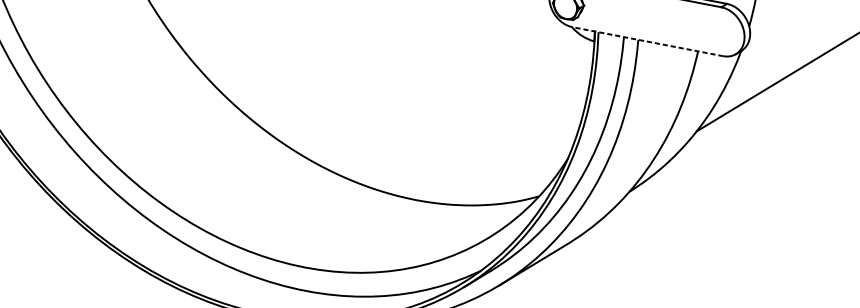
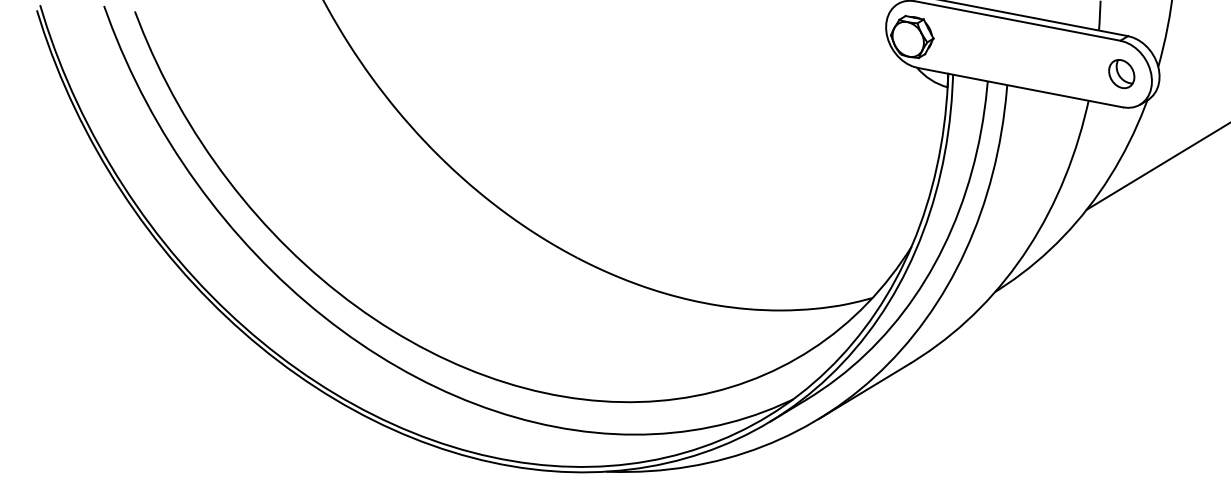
part: (722, 32) -> (1121, 74), added
line: (648, 41) -> (1020, 87), dashed -> solid

